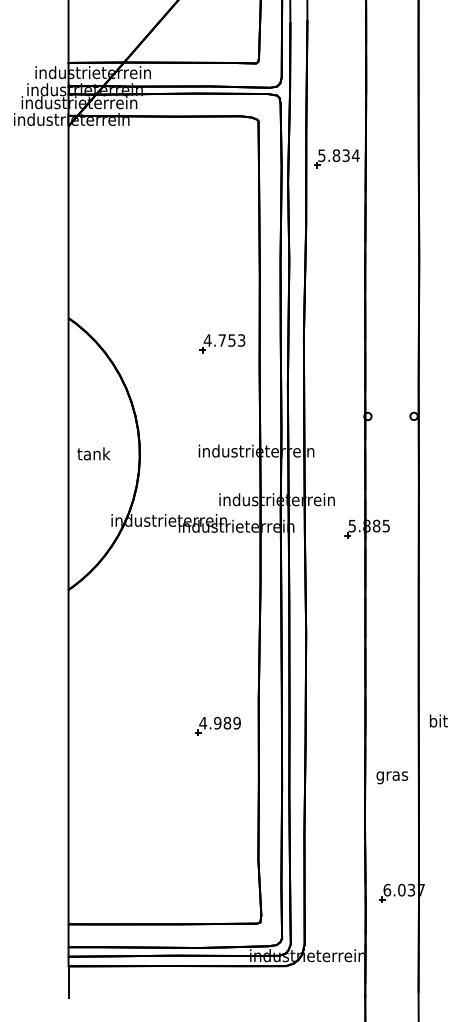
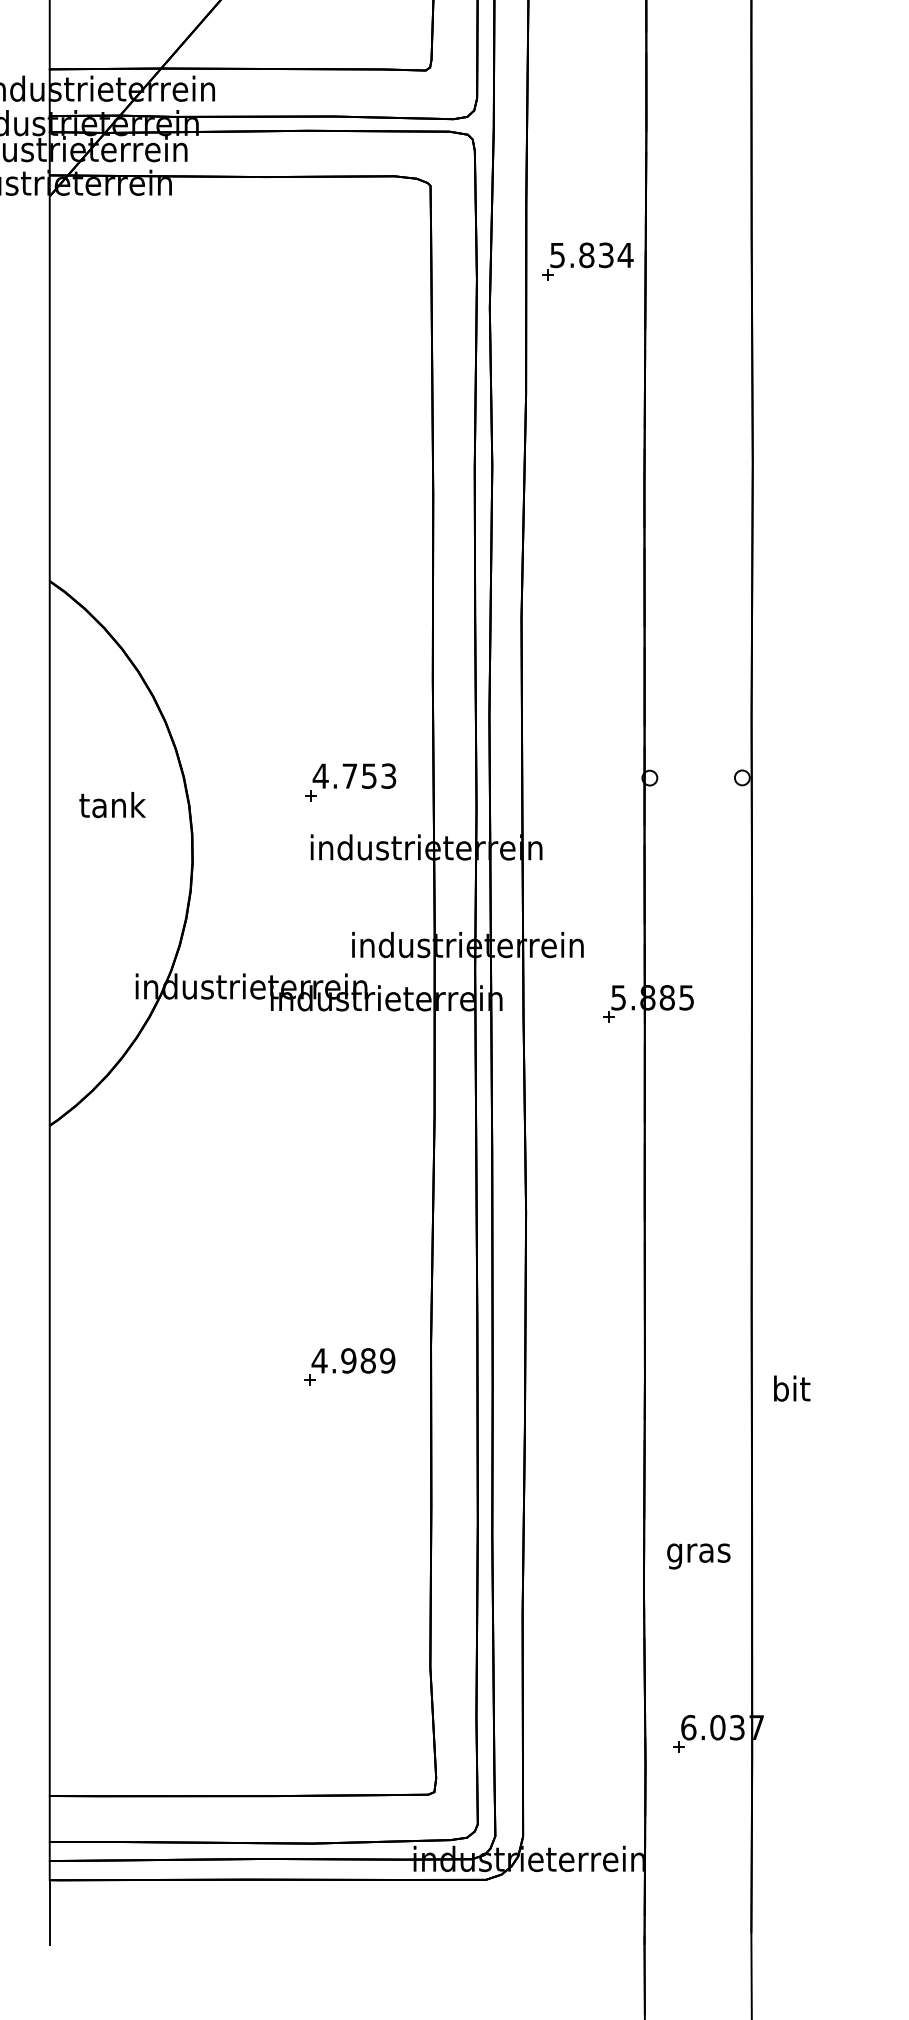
part: (222, 343) -> (350, 782), moved
text: (93, 453) -> (111, 804), moved
part: (217, 725) -> (348, 1365), moved
text: (392, 777) -> (699, 1555), moved

